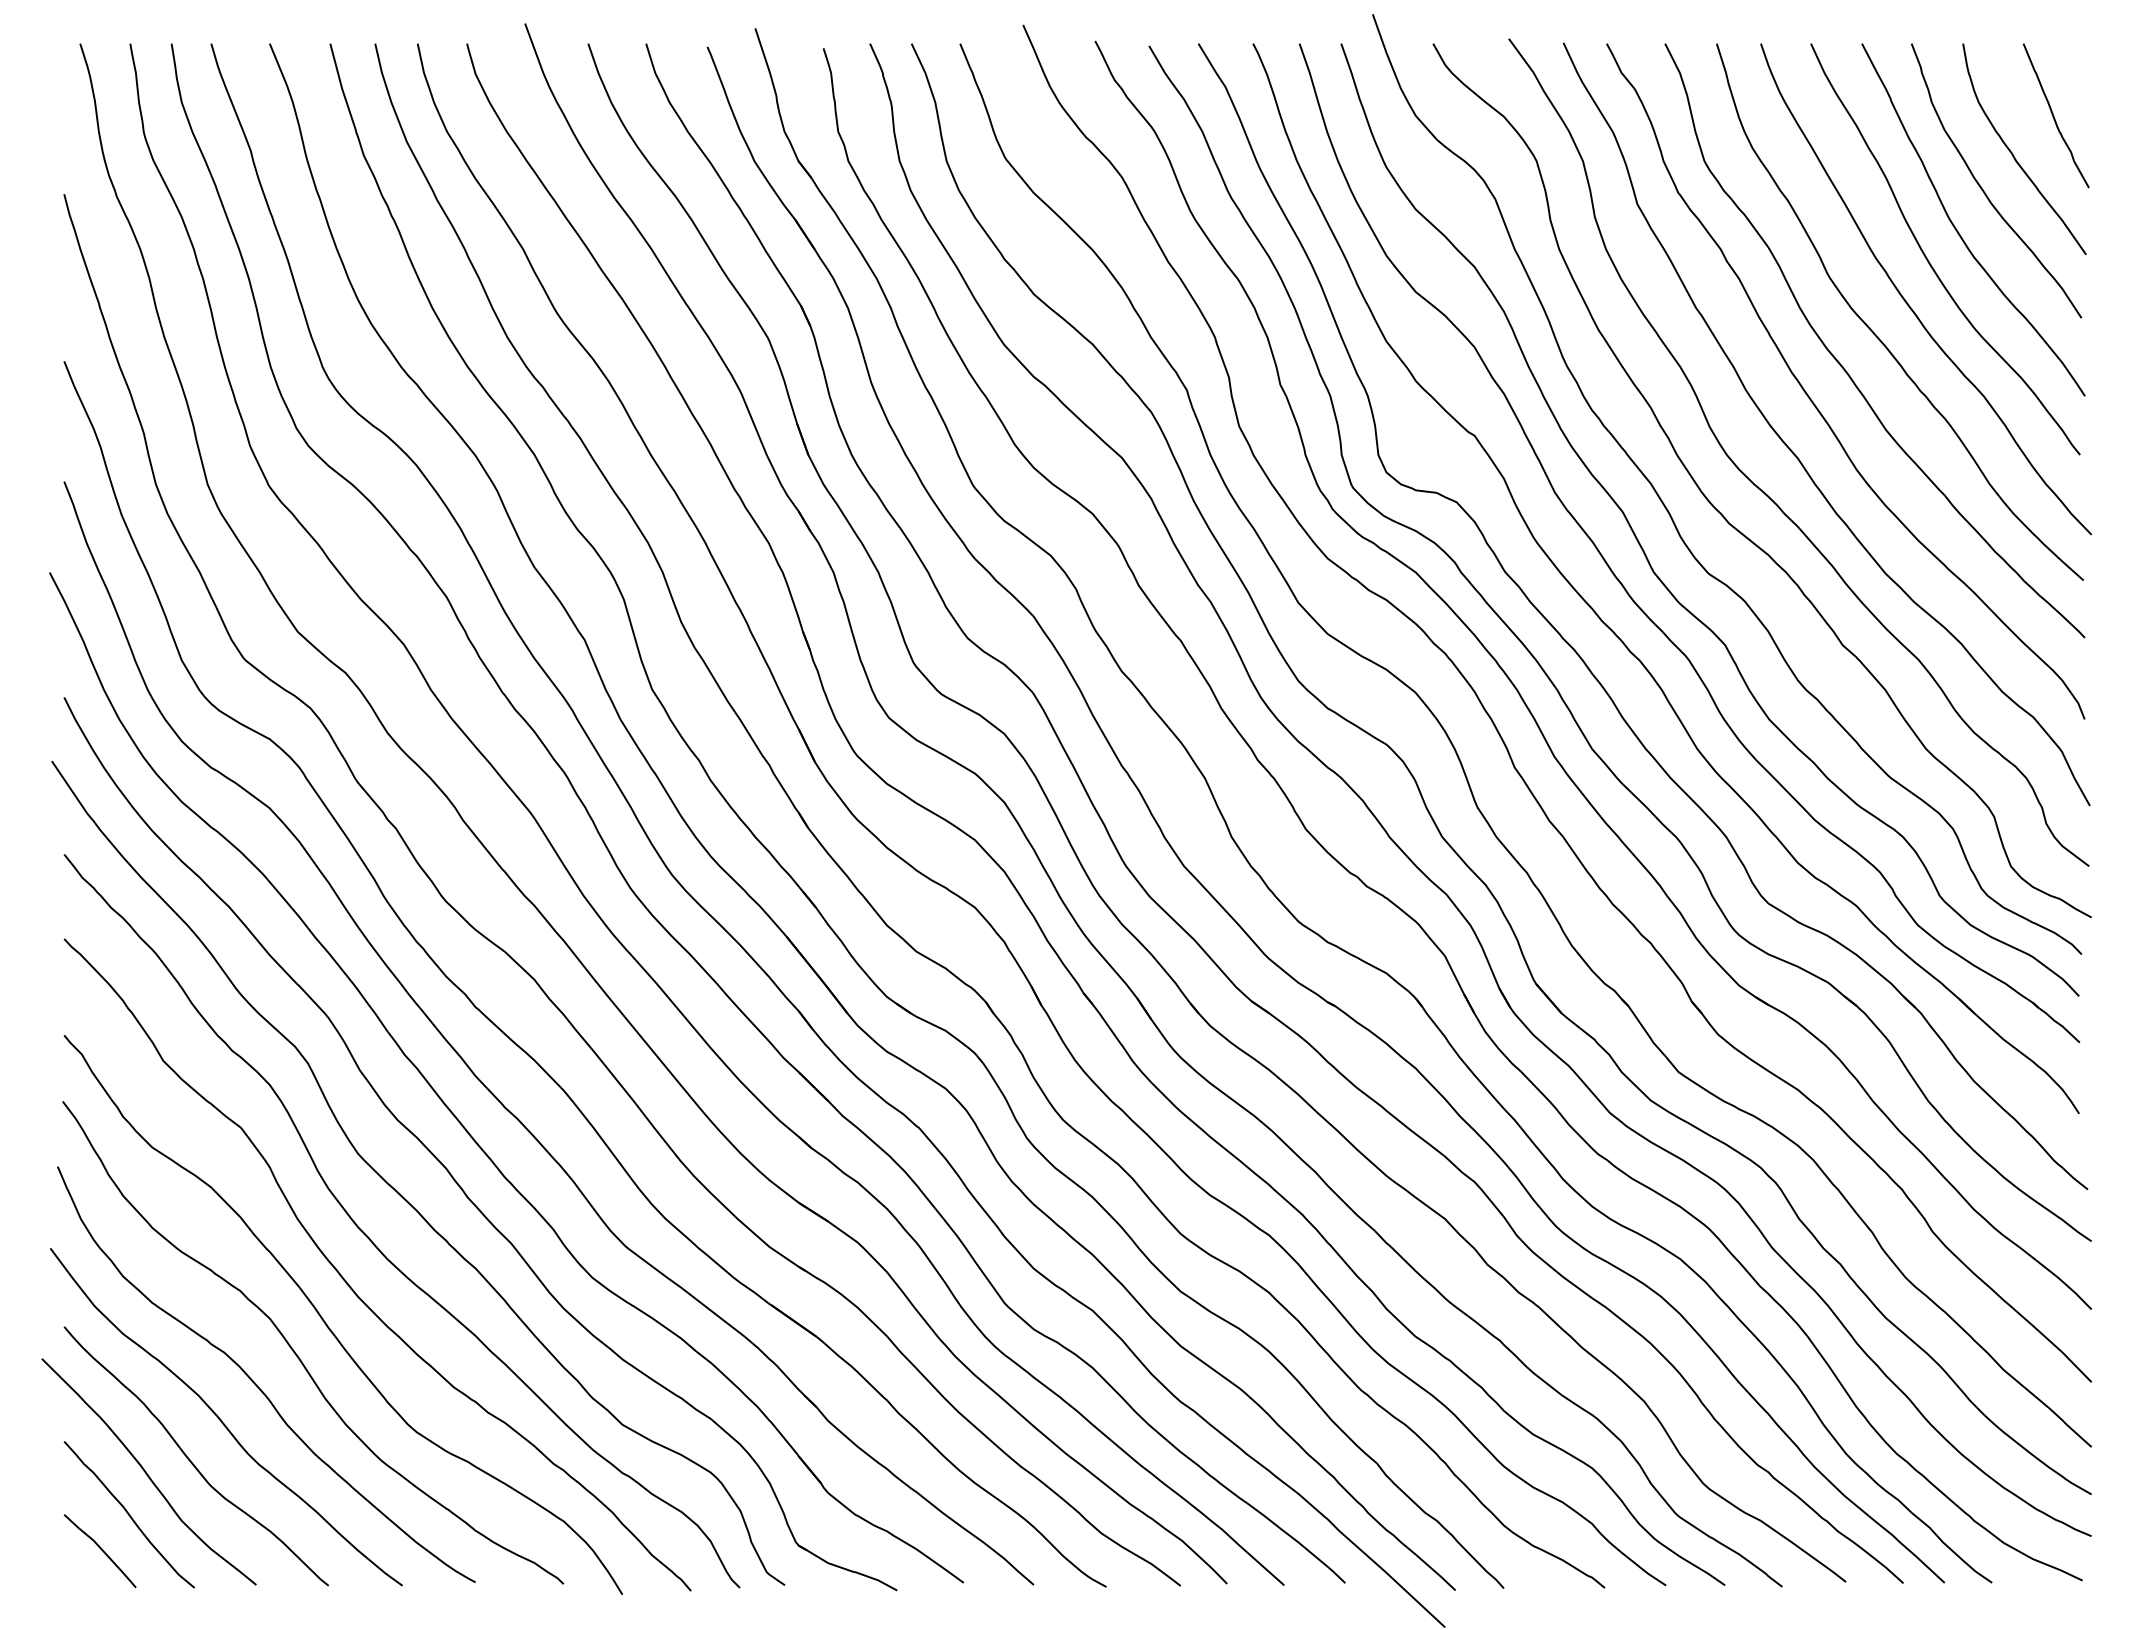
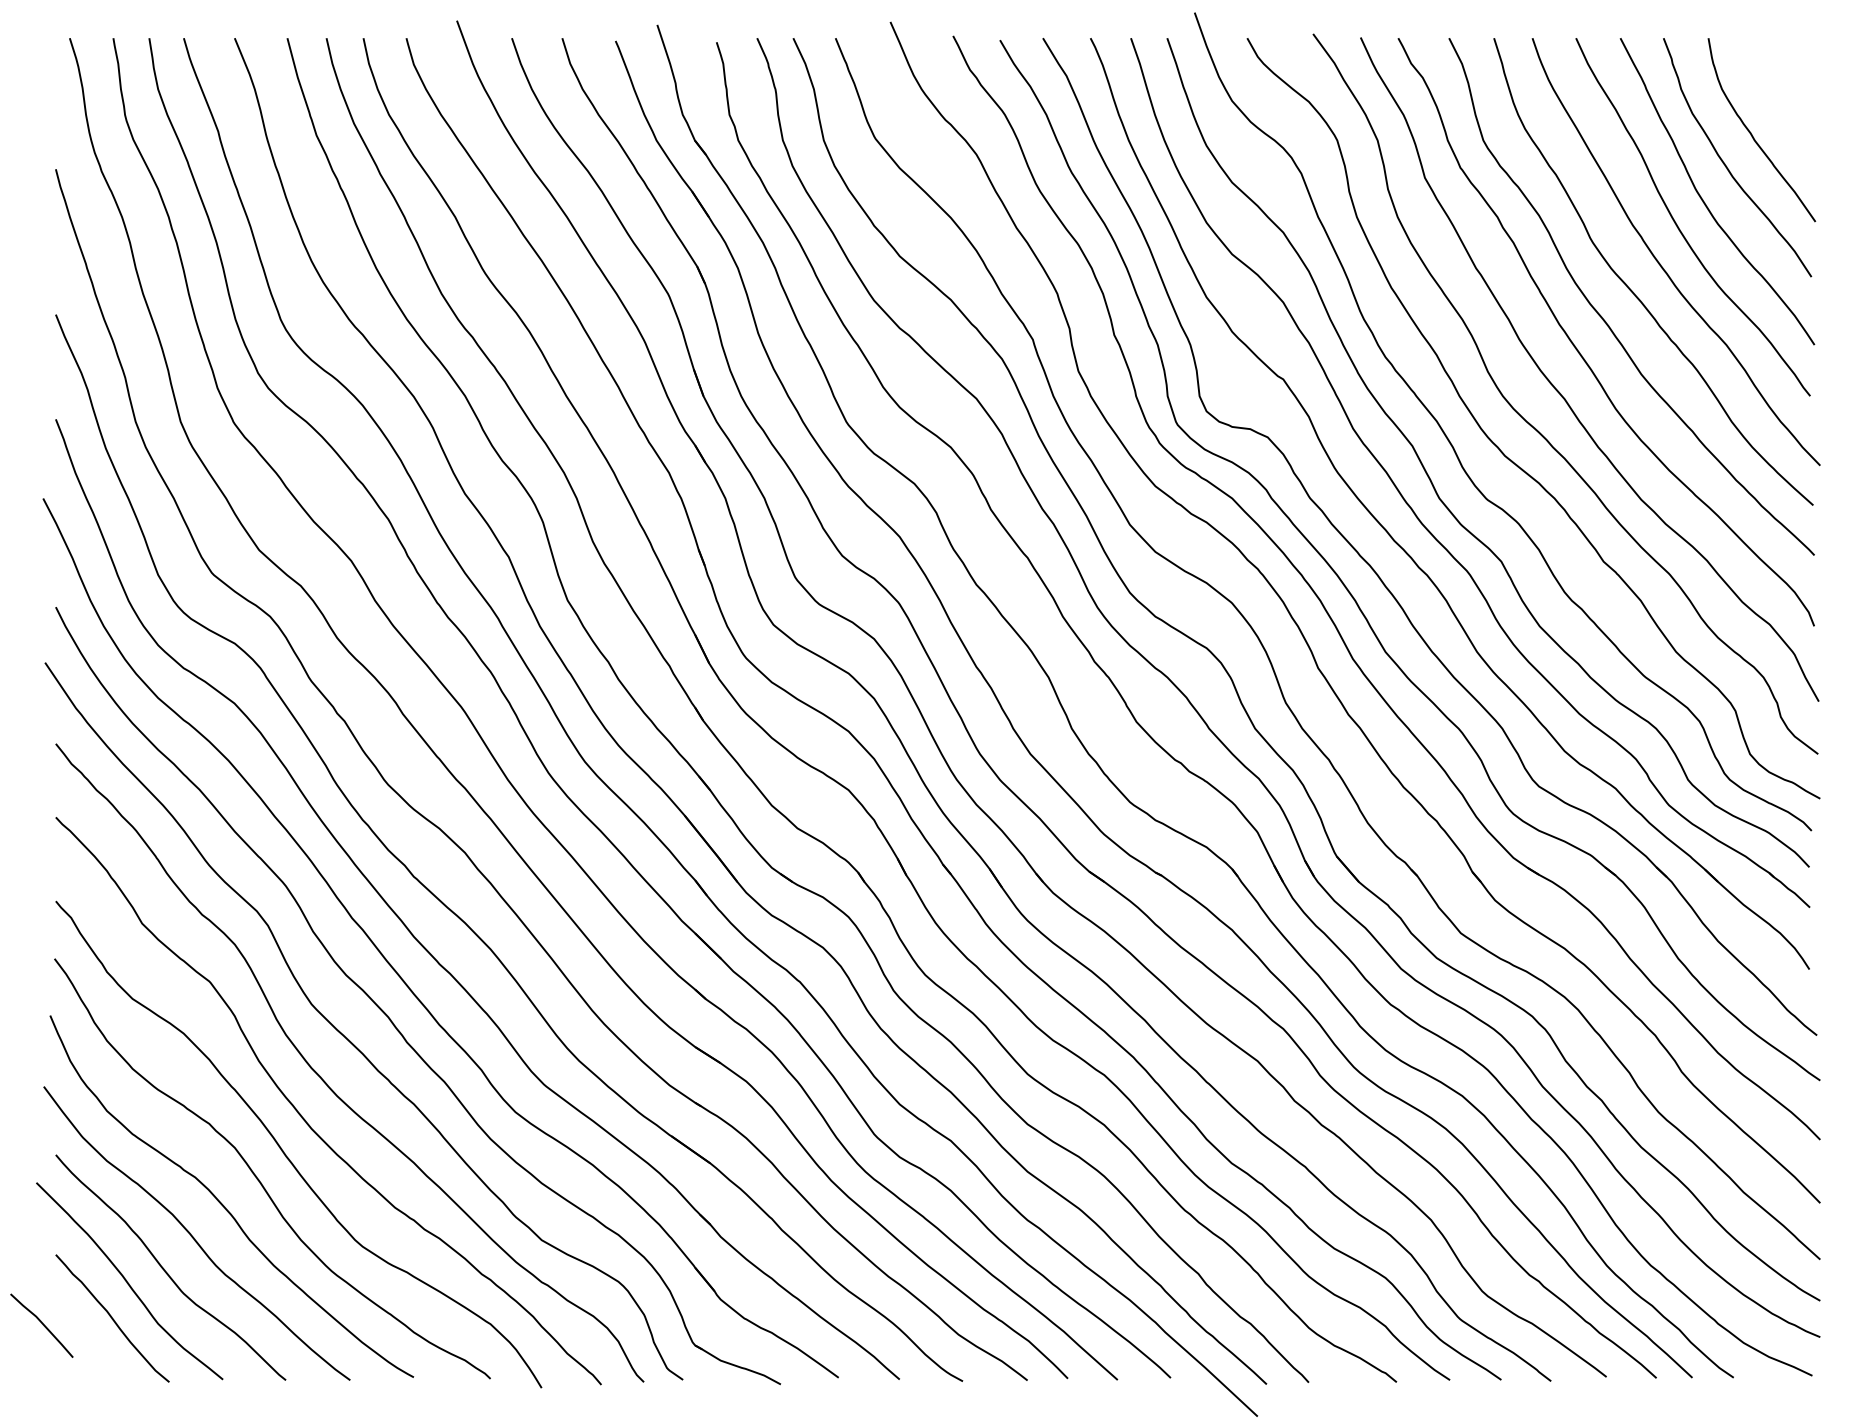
curve: (2054, 115) -> (1788, 100), removed
line: (100, 1549) -> (42, 1324), moved

